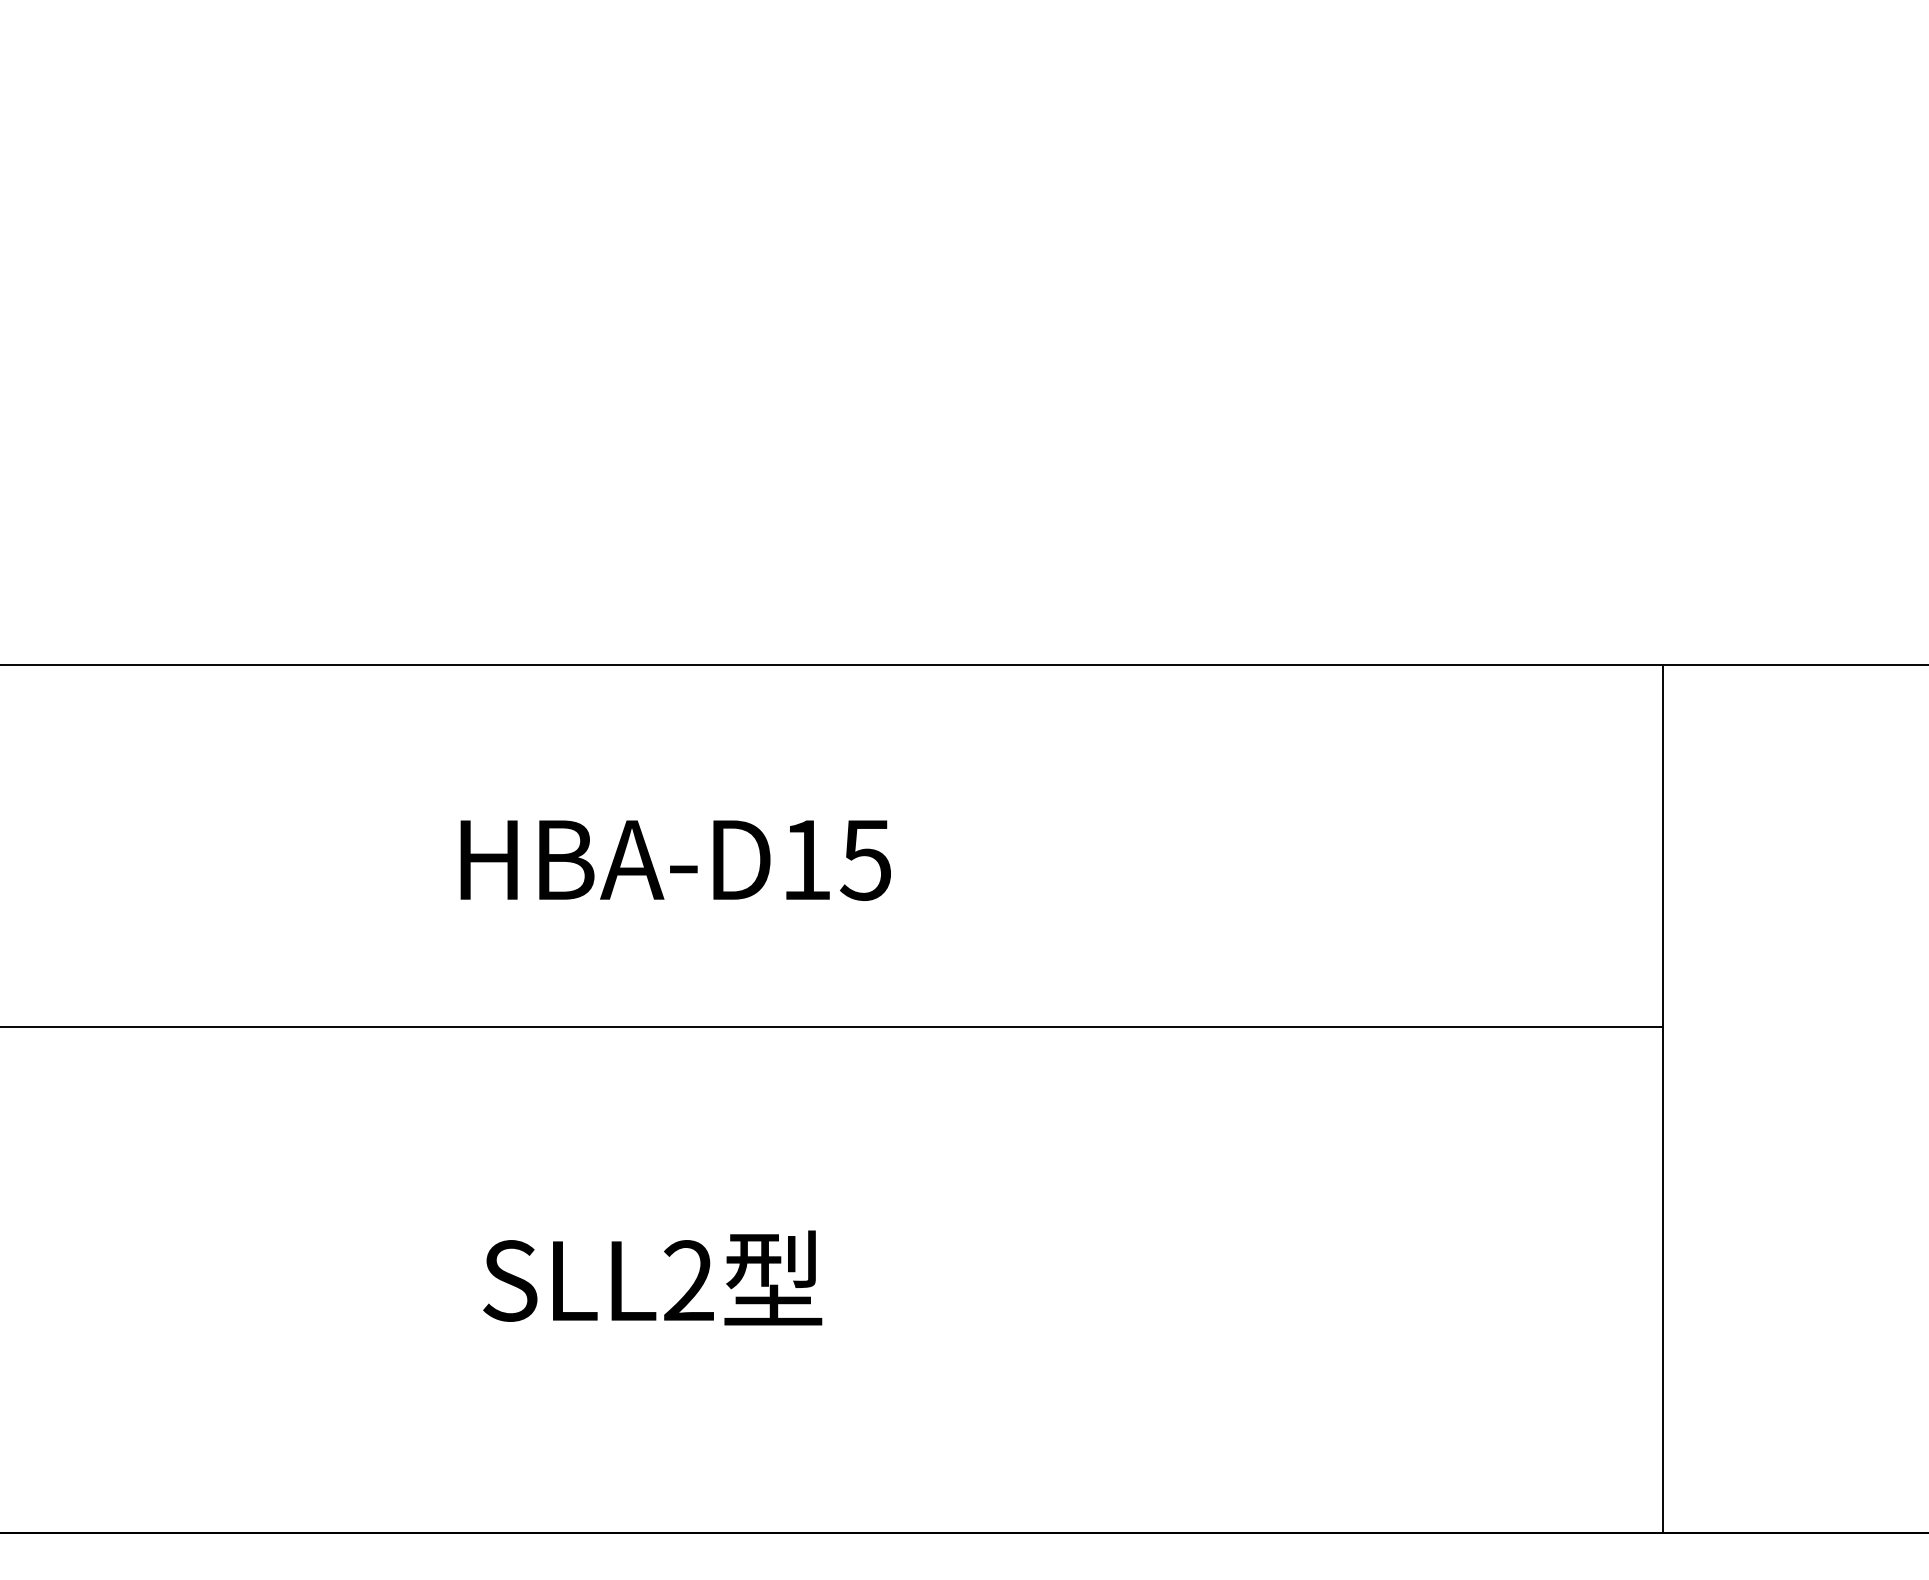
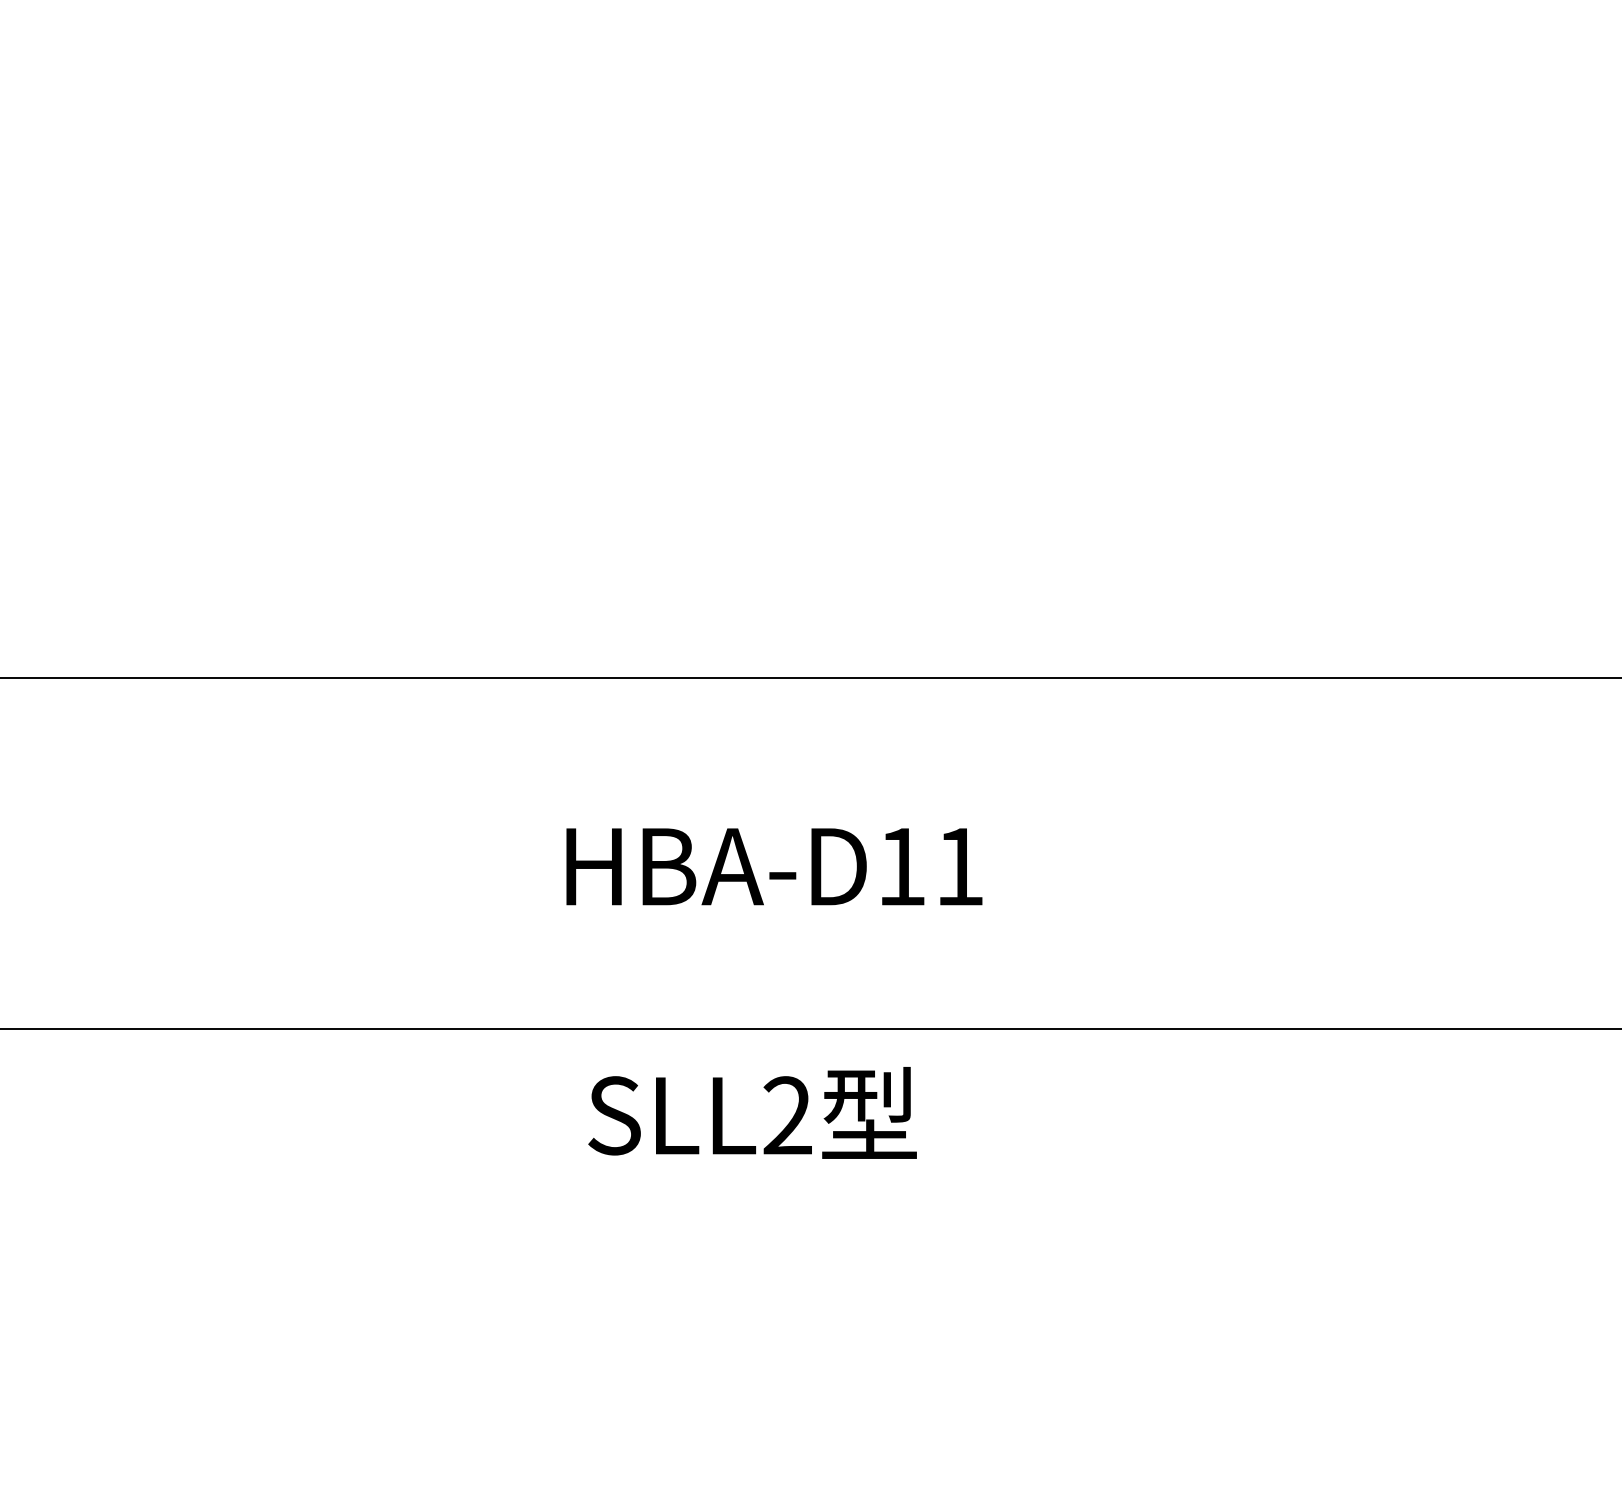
text: (865, 860) -> (958, 867), HBA-D15 -> HBA-D11
text: (652, 1277) -> (752, 1112), moved

